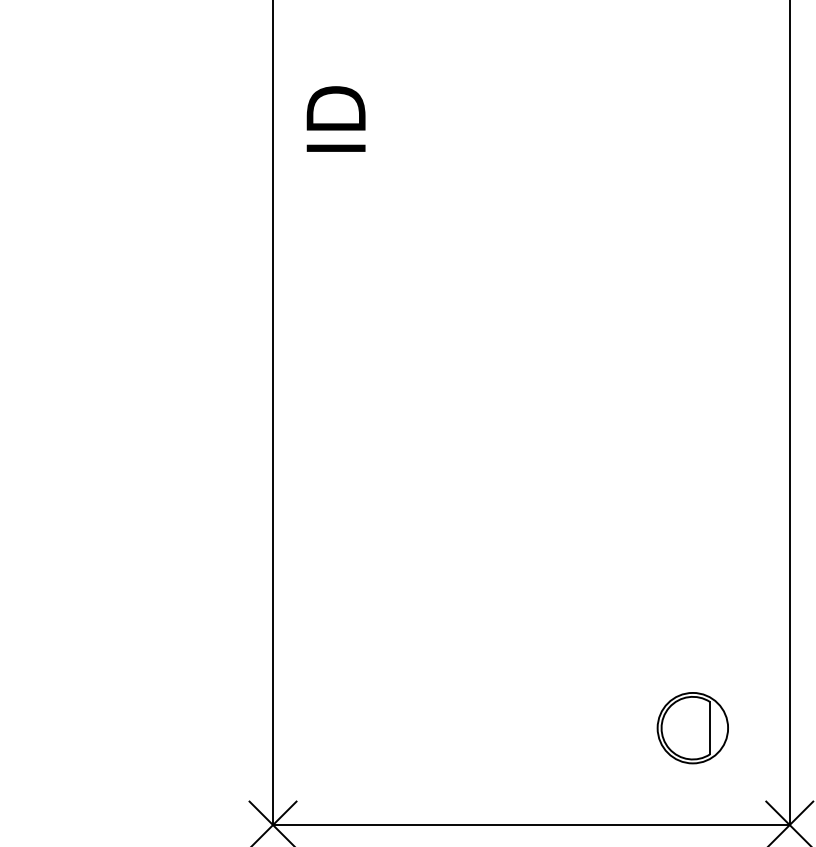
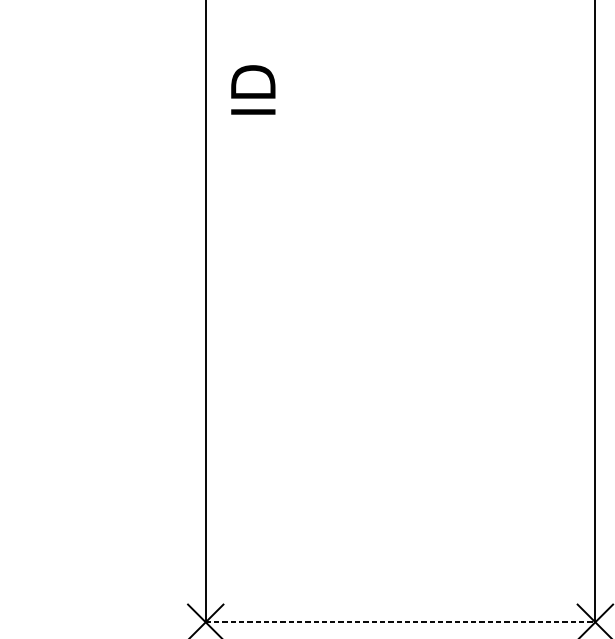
part: (692, 728) -> (522, 549), removed
line: (531, 825) -> (400, 622), solid -> dashed

